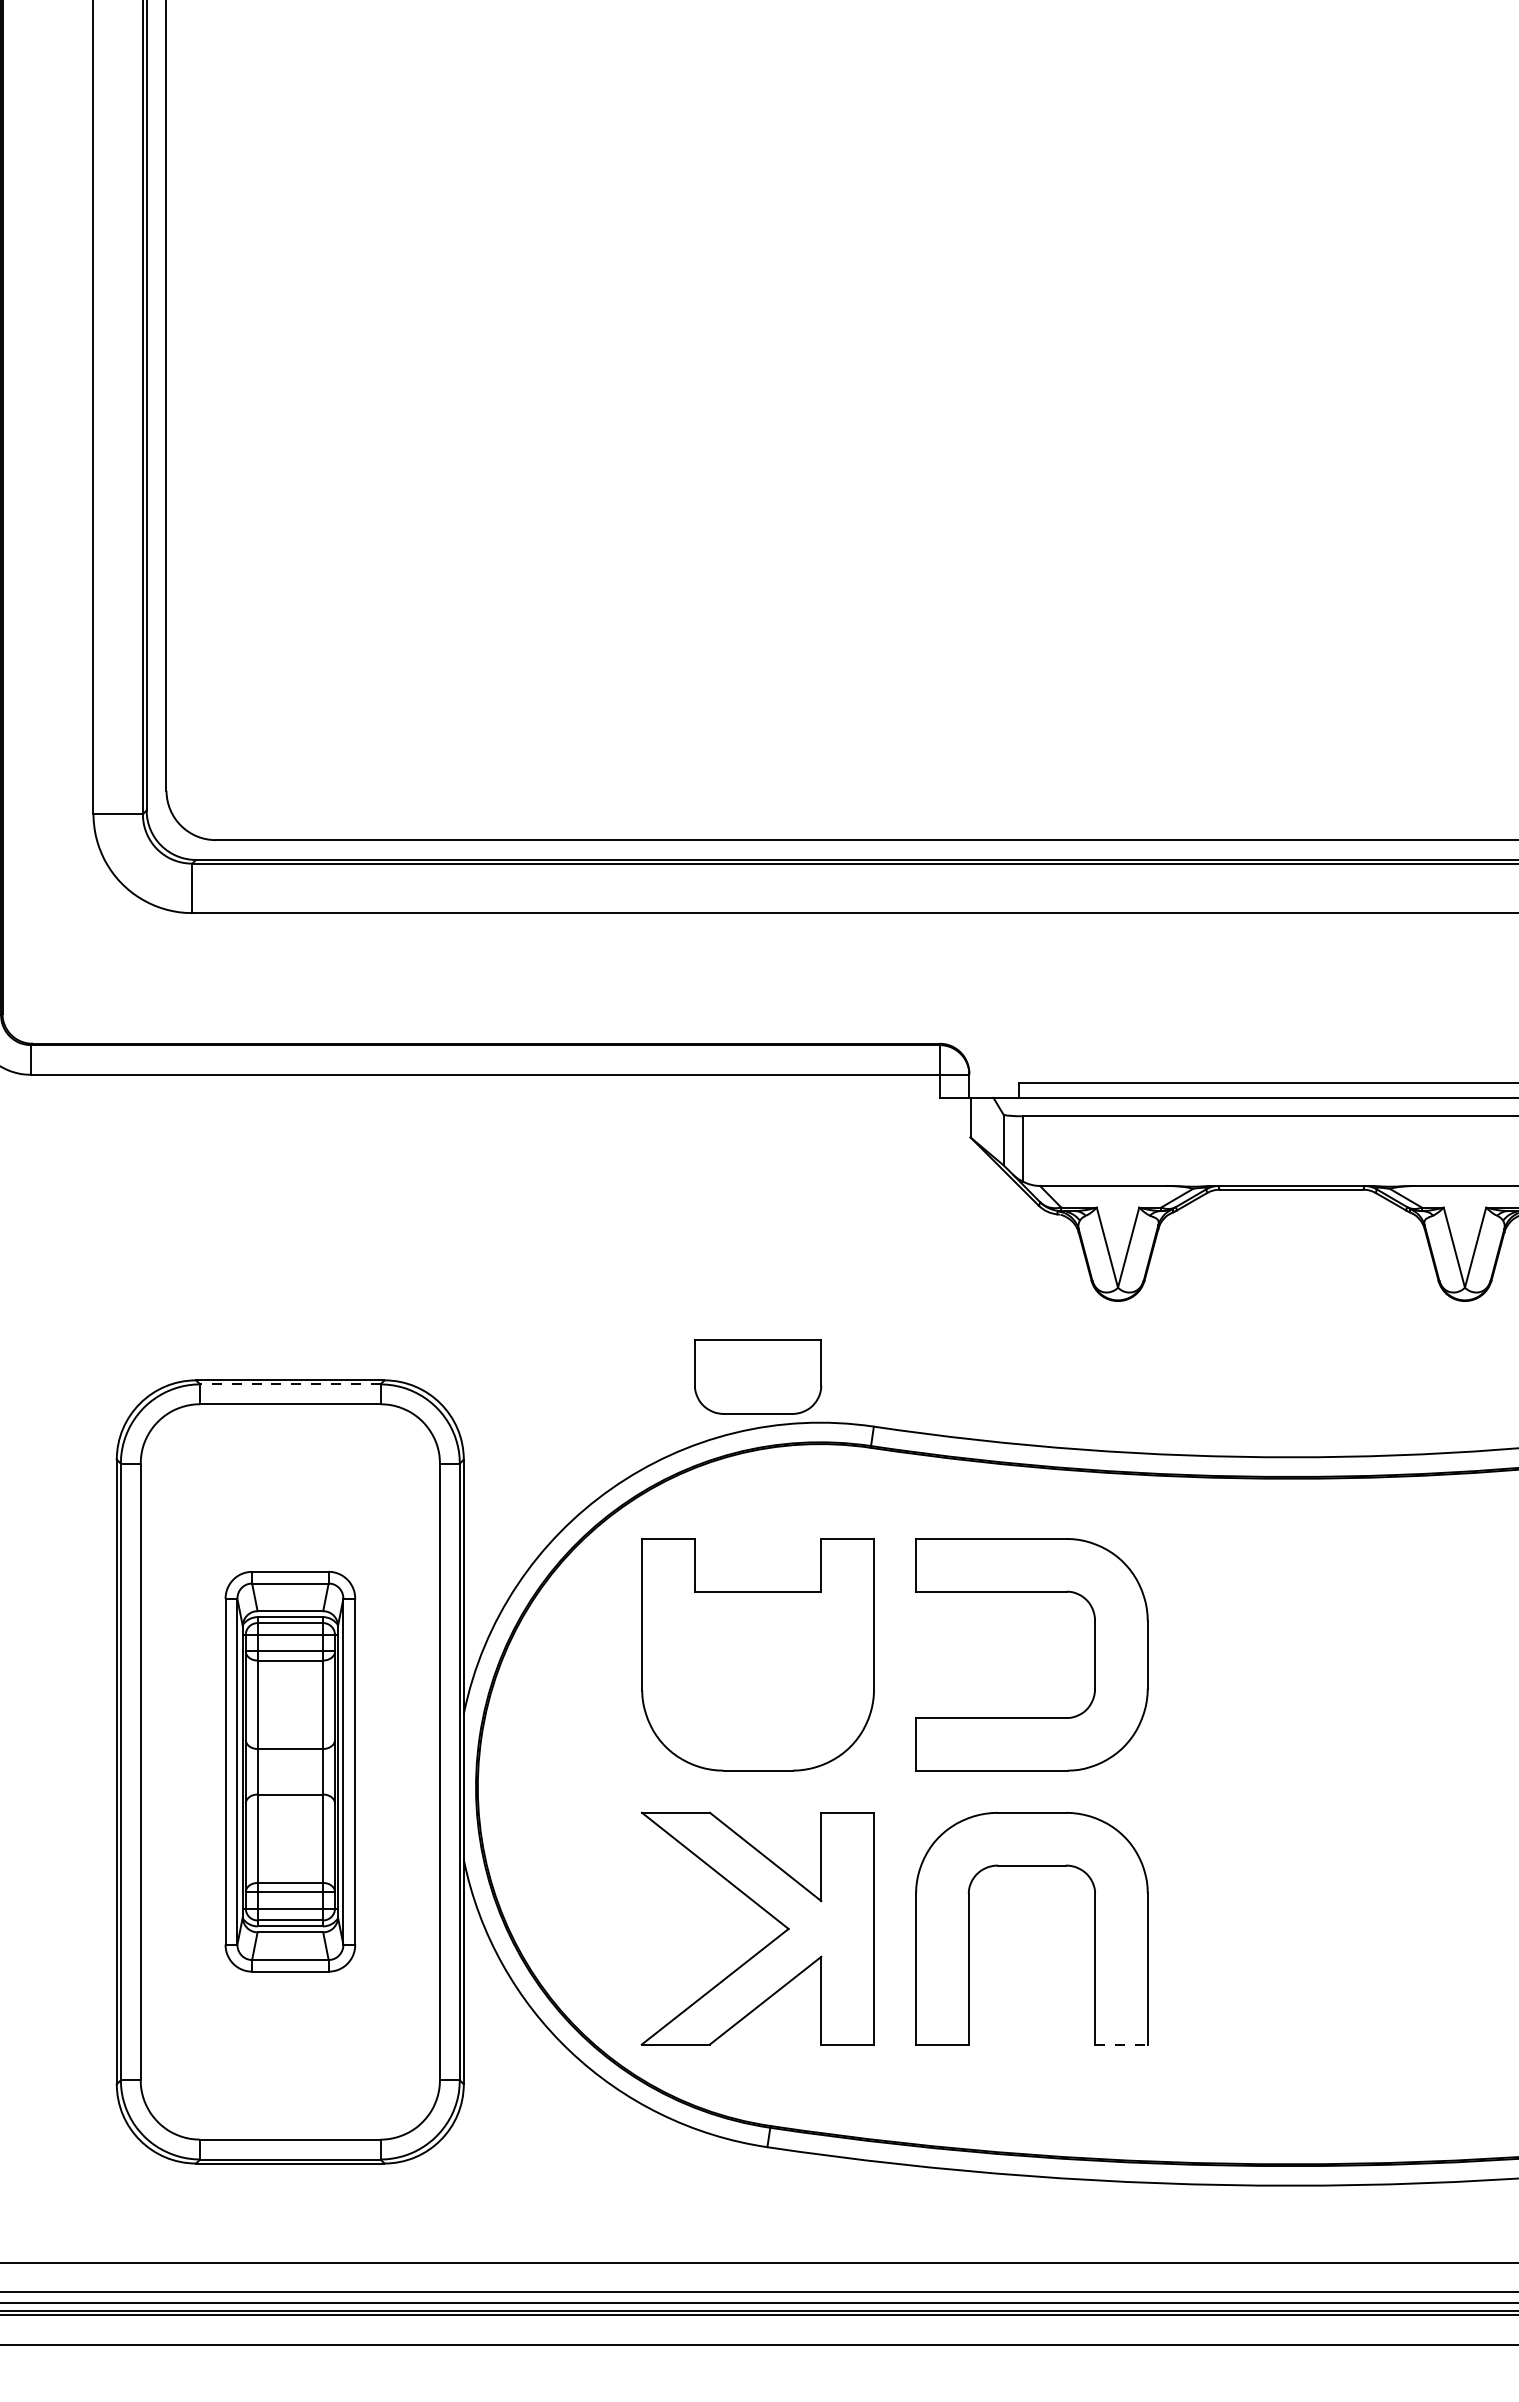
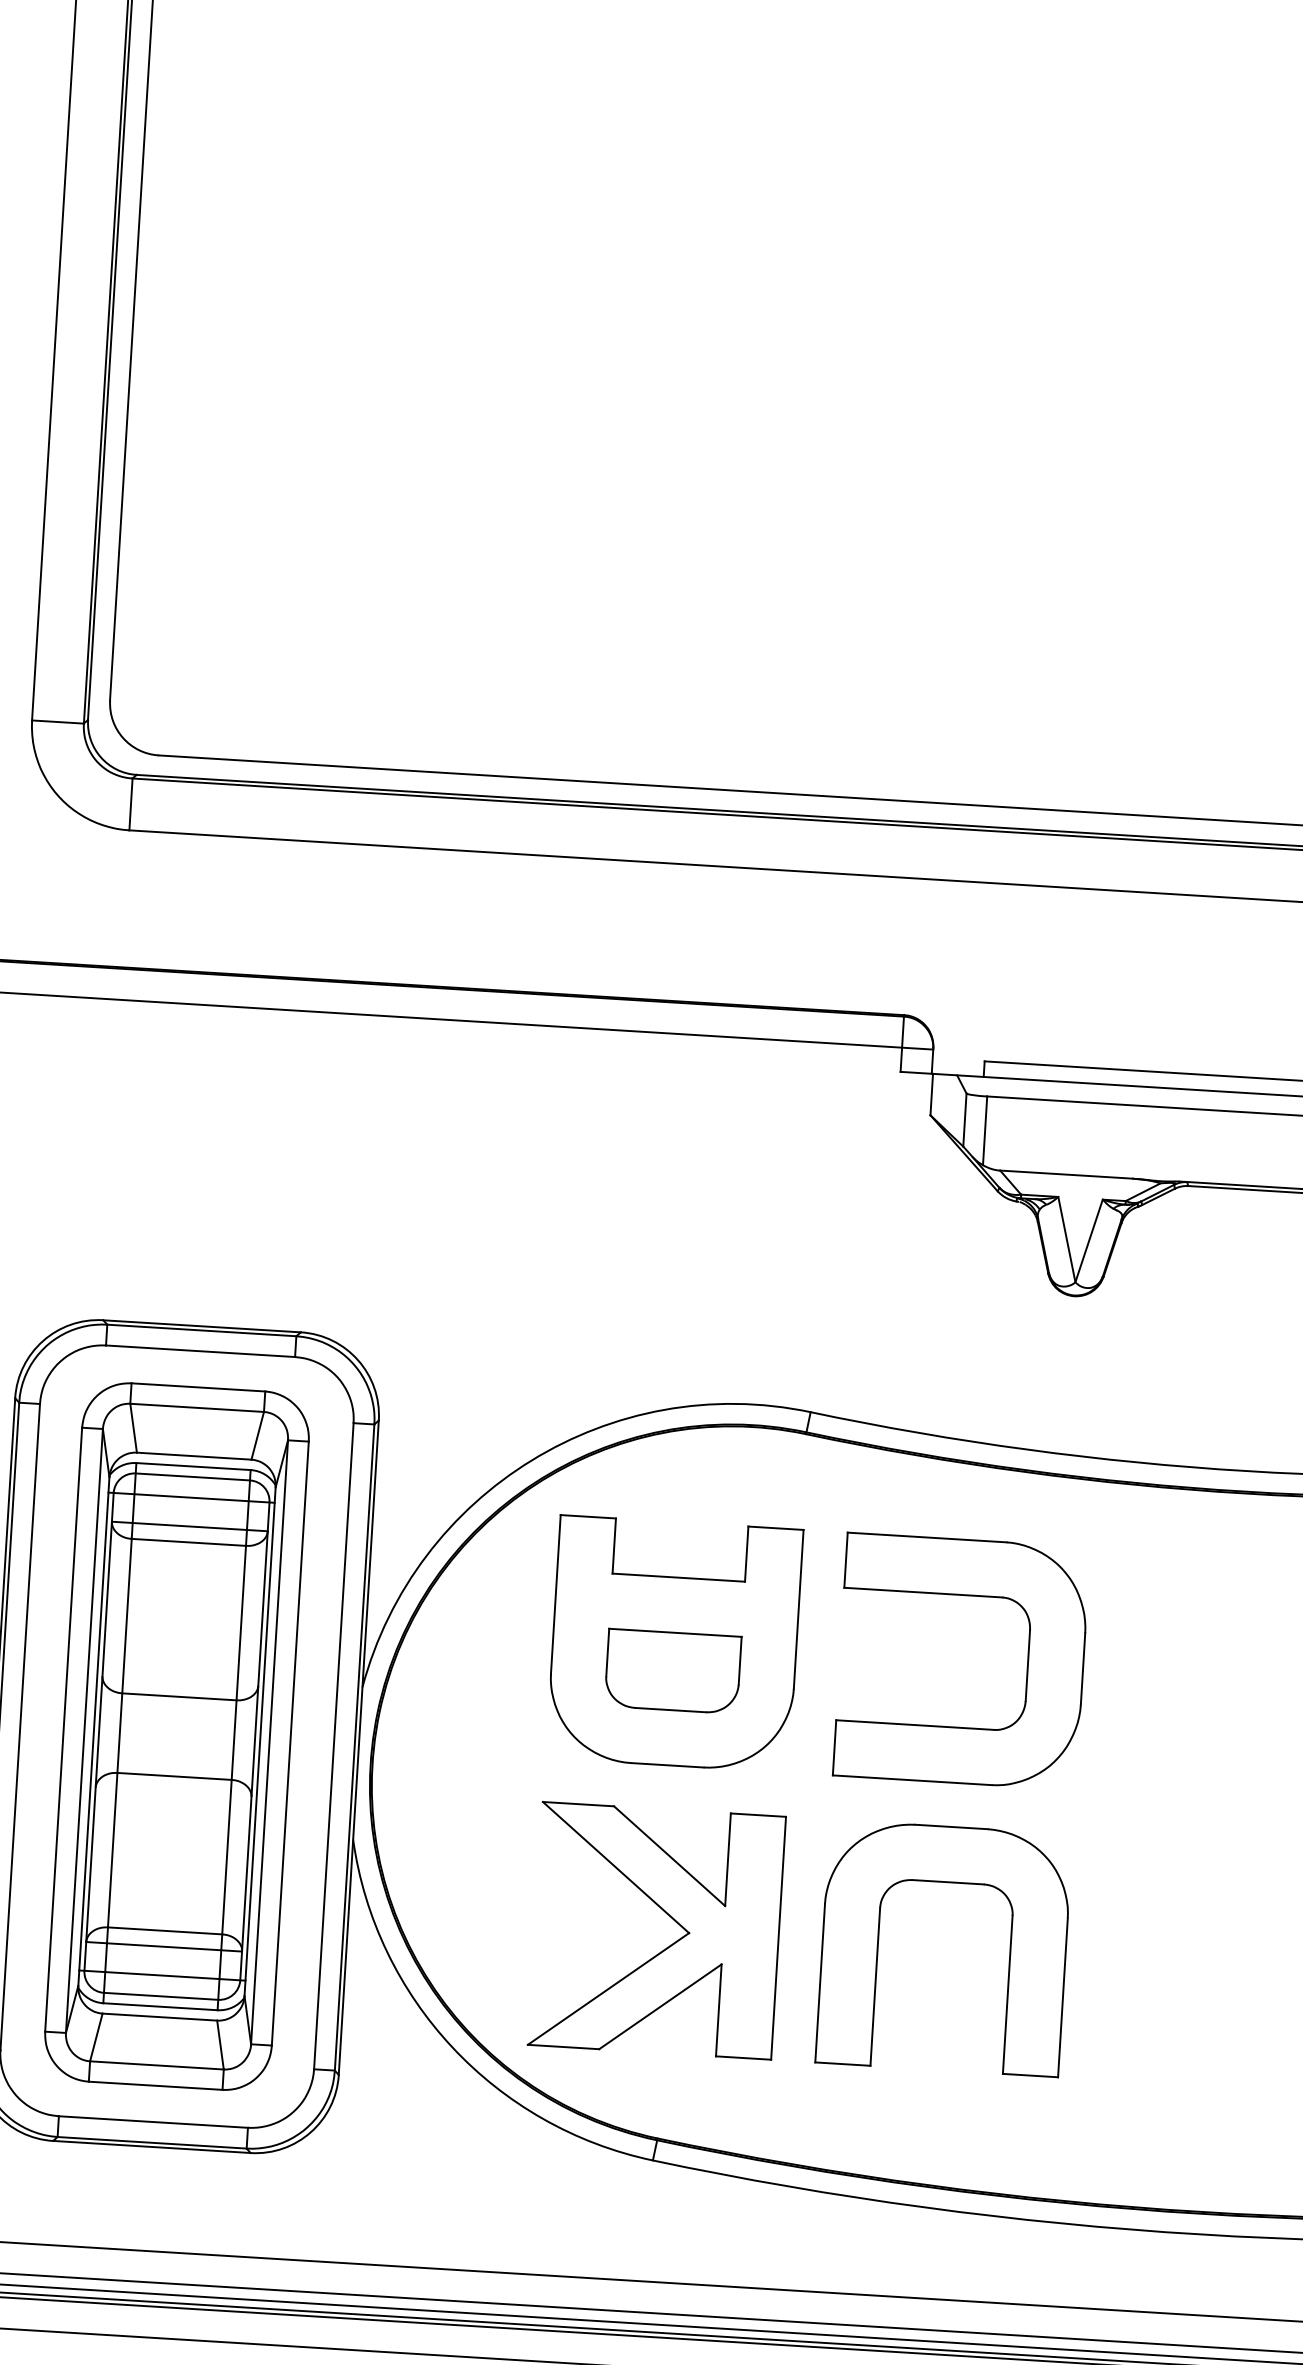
part: (758, 1376) -> (673, 1670), moved
line: (289, 1384) -> (200, 1330), dashed -> solid
part: (290, 1771) -> (177, 1736), size x1.67
line: (1121, 2044) -> (1030, 2075), dashed -> solid

